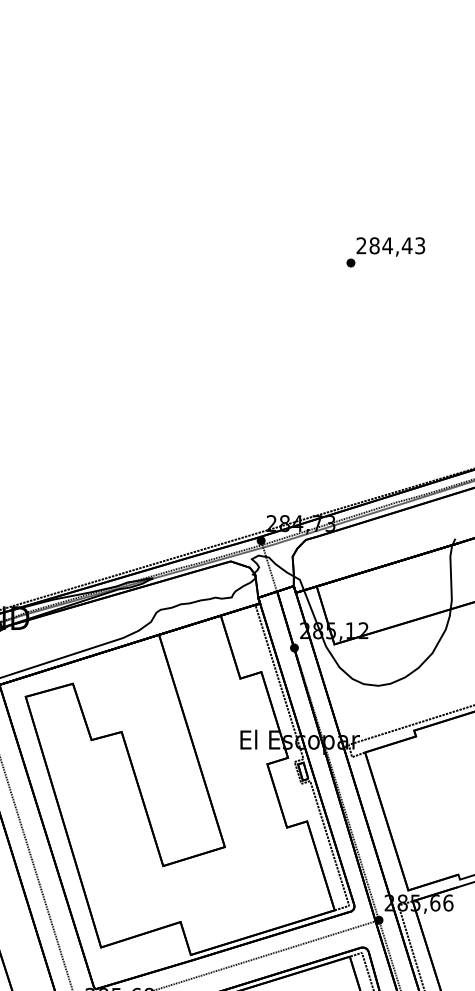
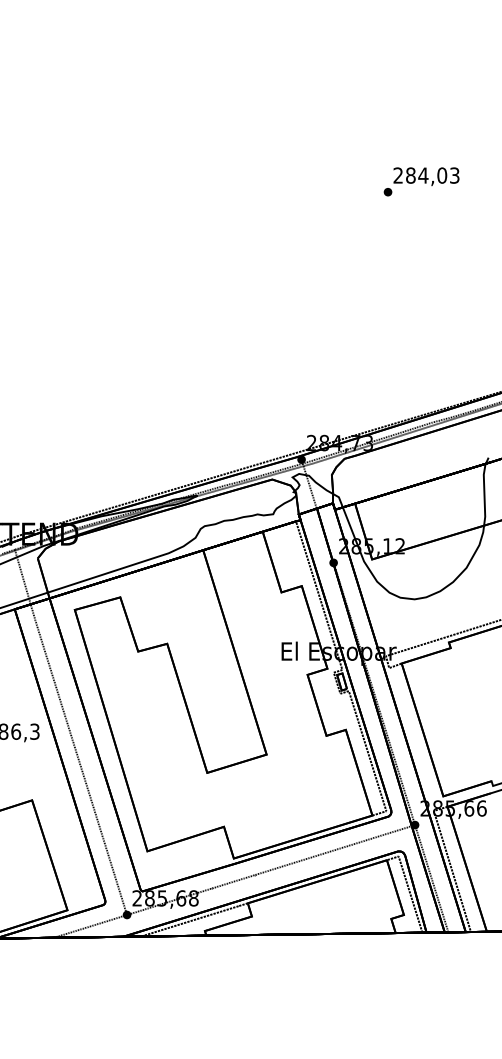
text: (407, 245) -> (442, 175), 284,43 -> 284,03

